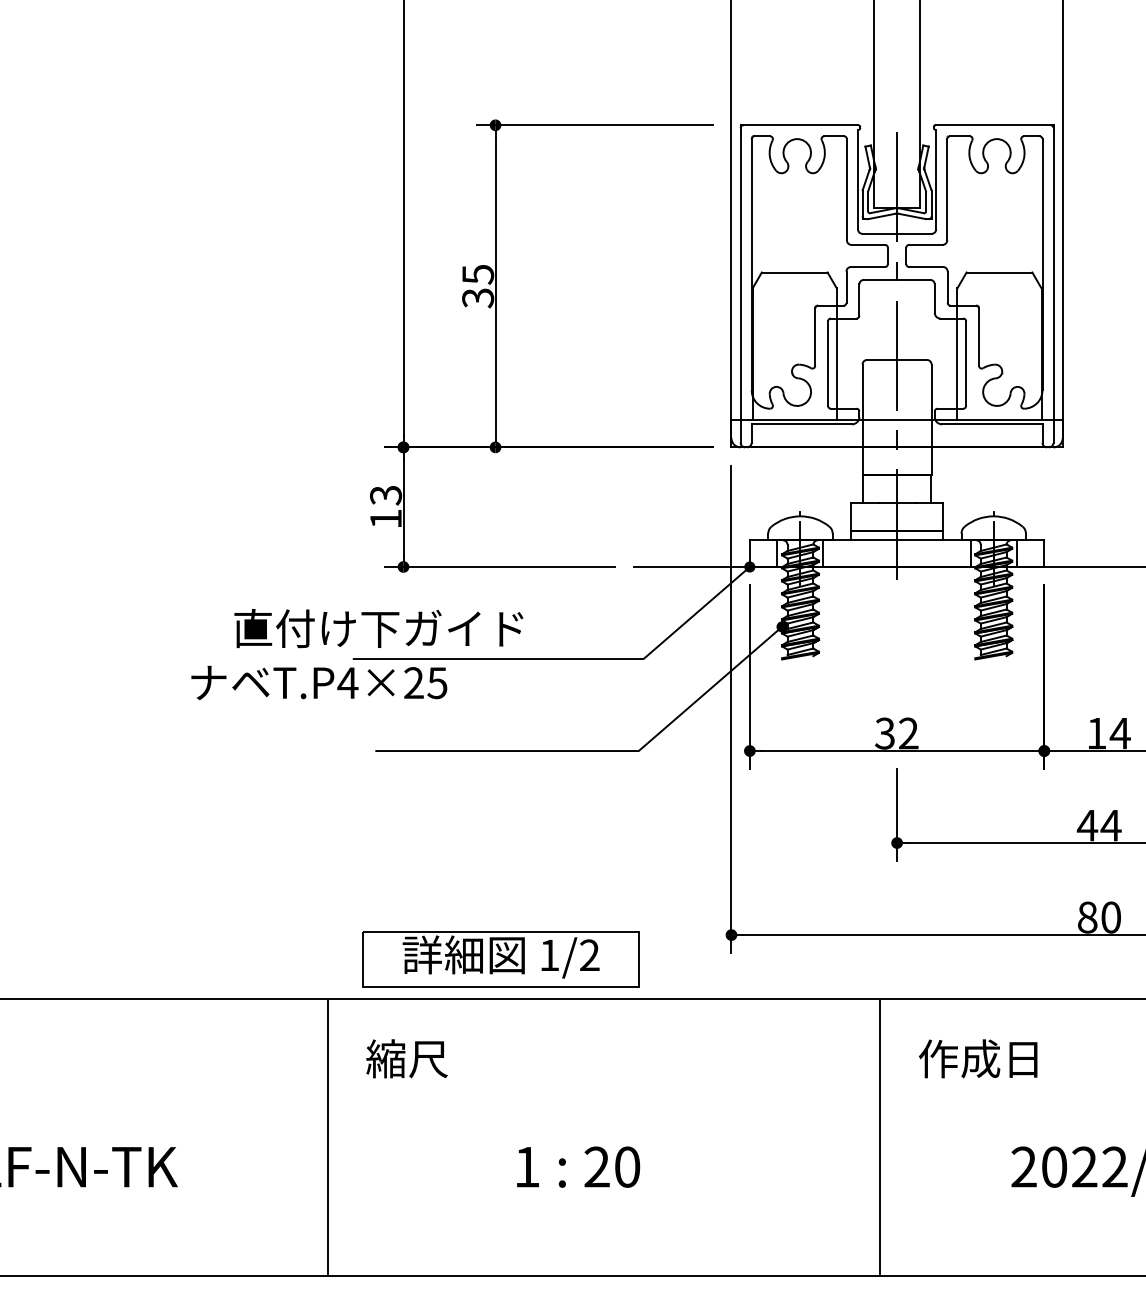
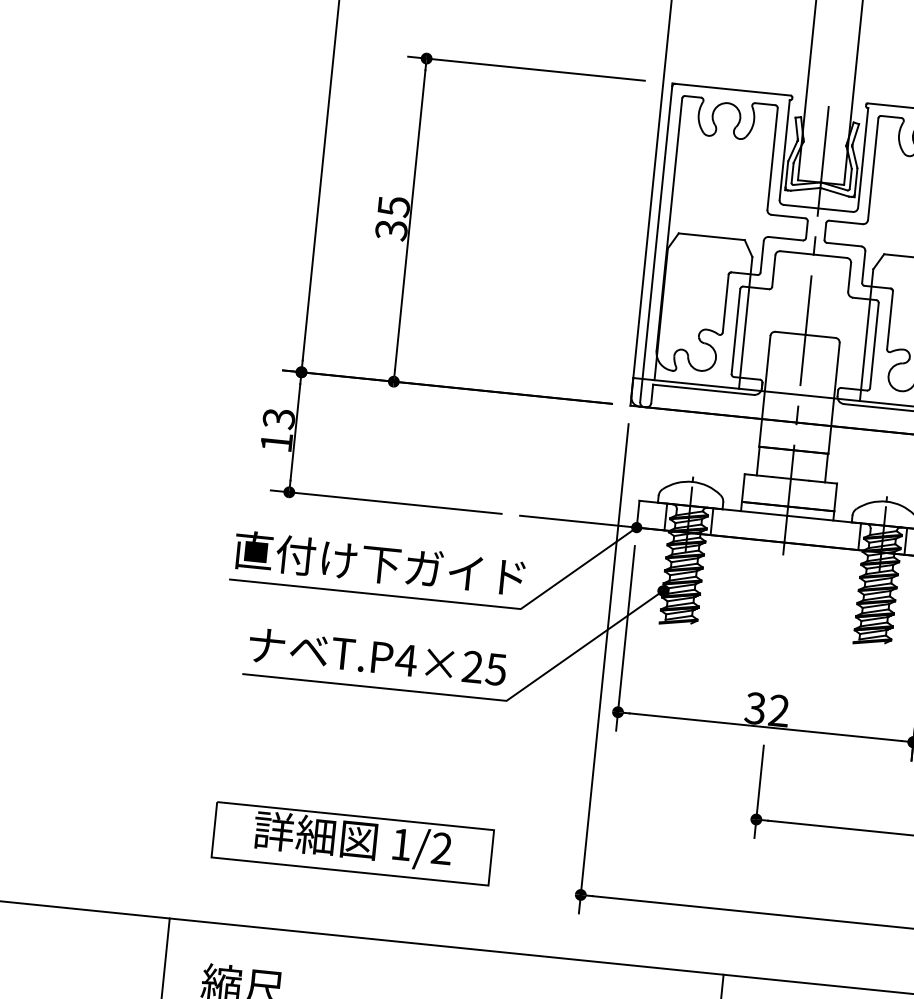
text: (378, 628) -> (379, 563), moved
text: (319, 682) -> (377, 656), moved
part: (500, 959) -> (351, 843), moved

